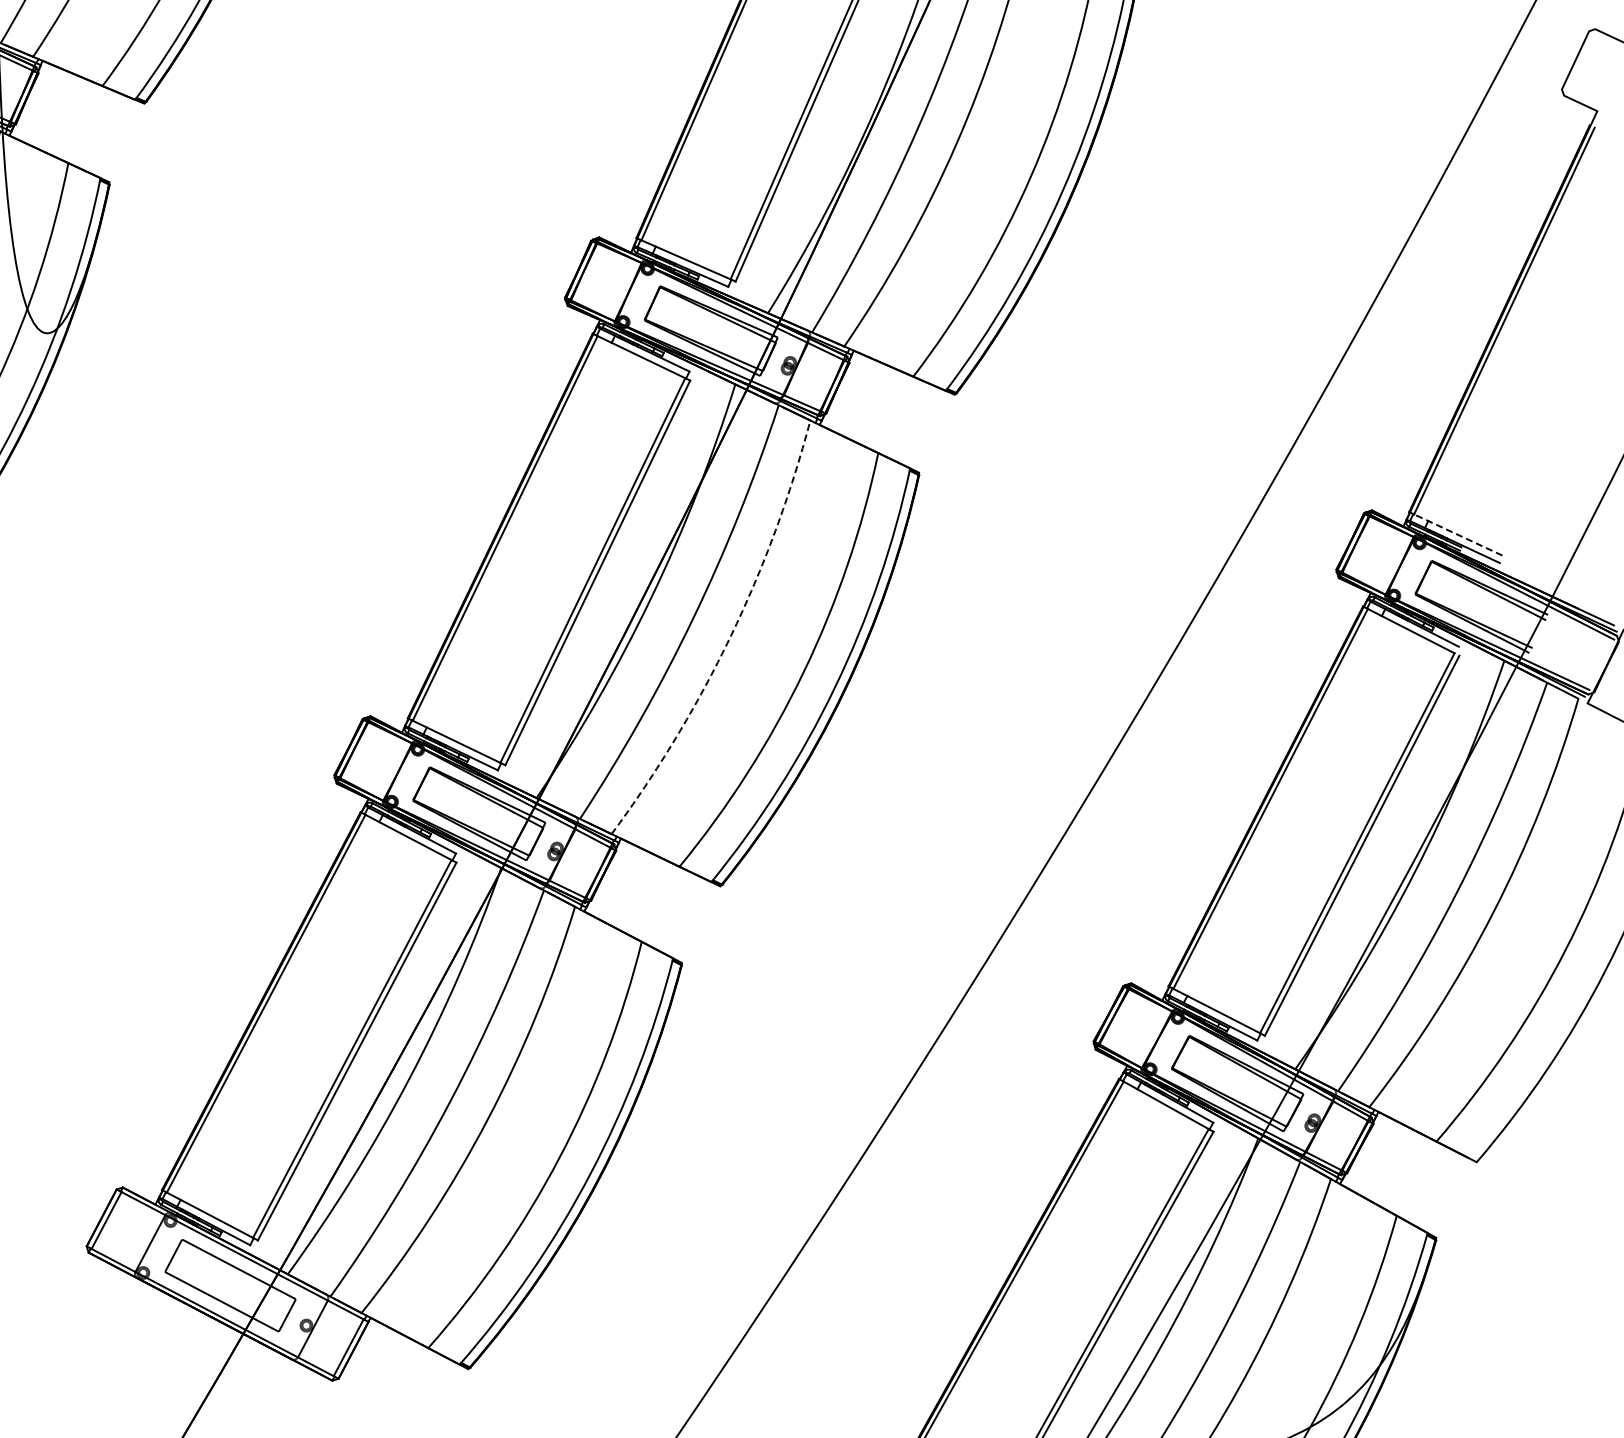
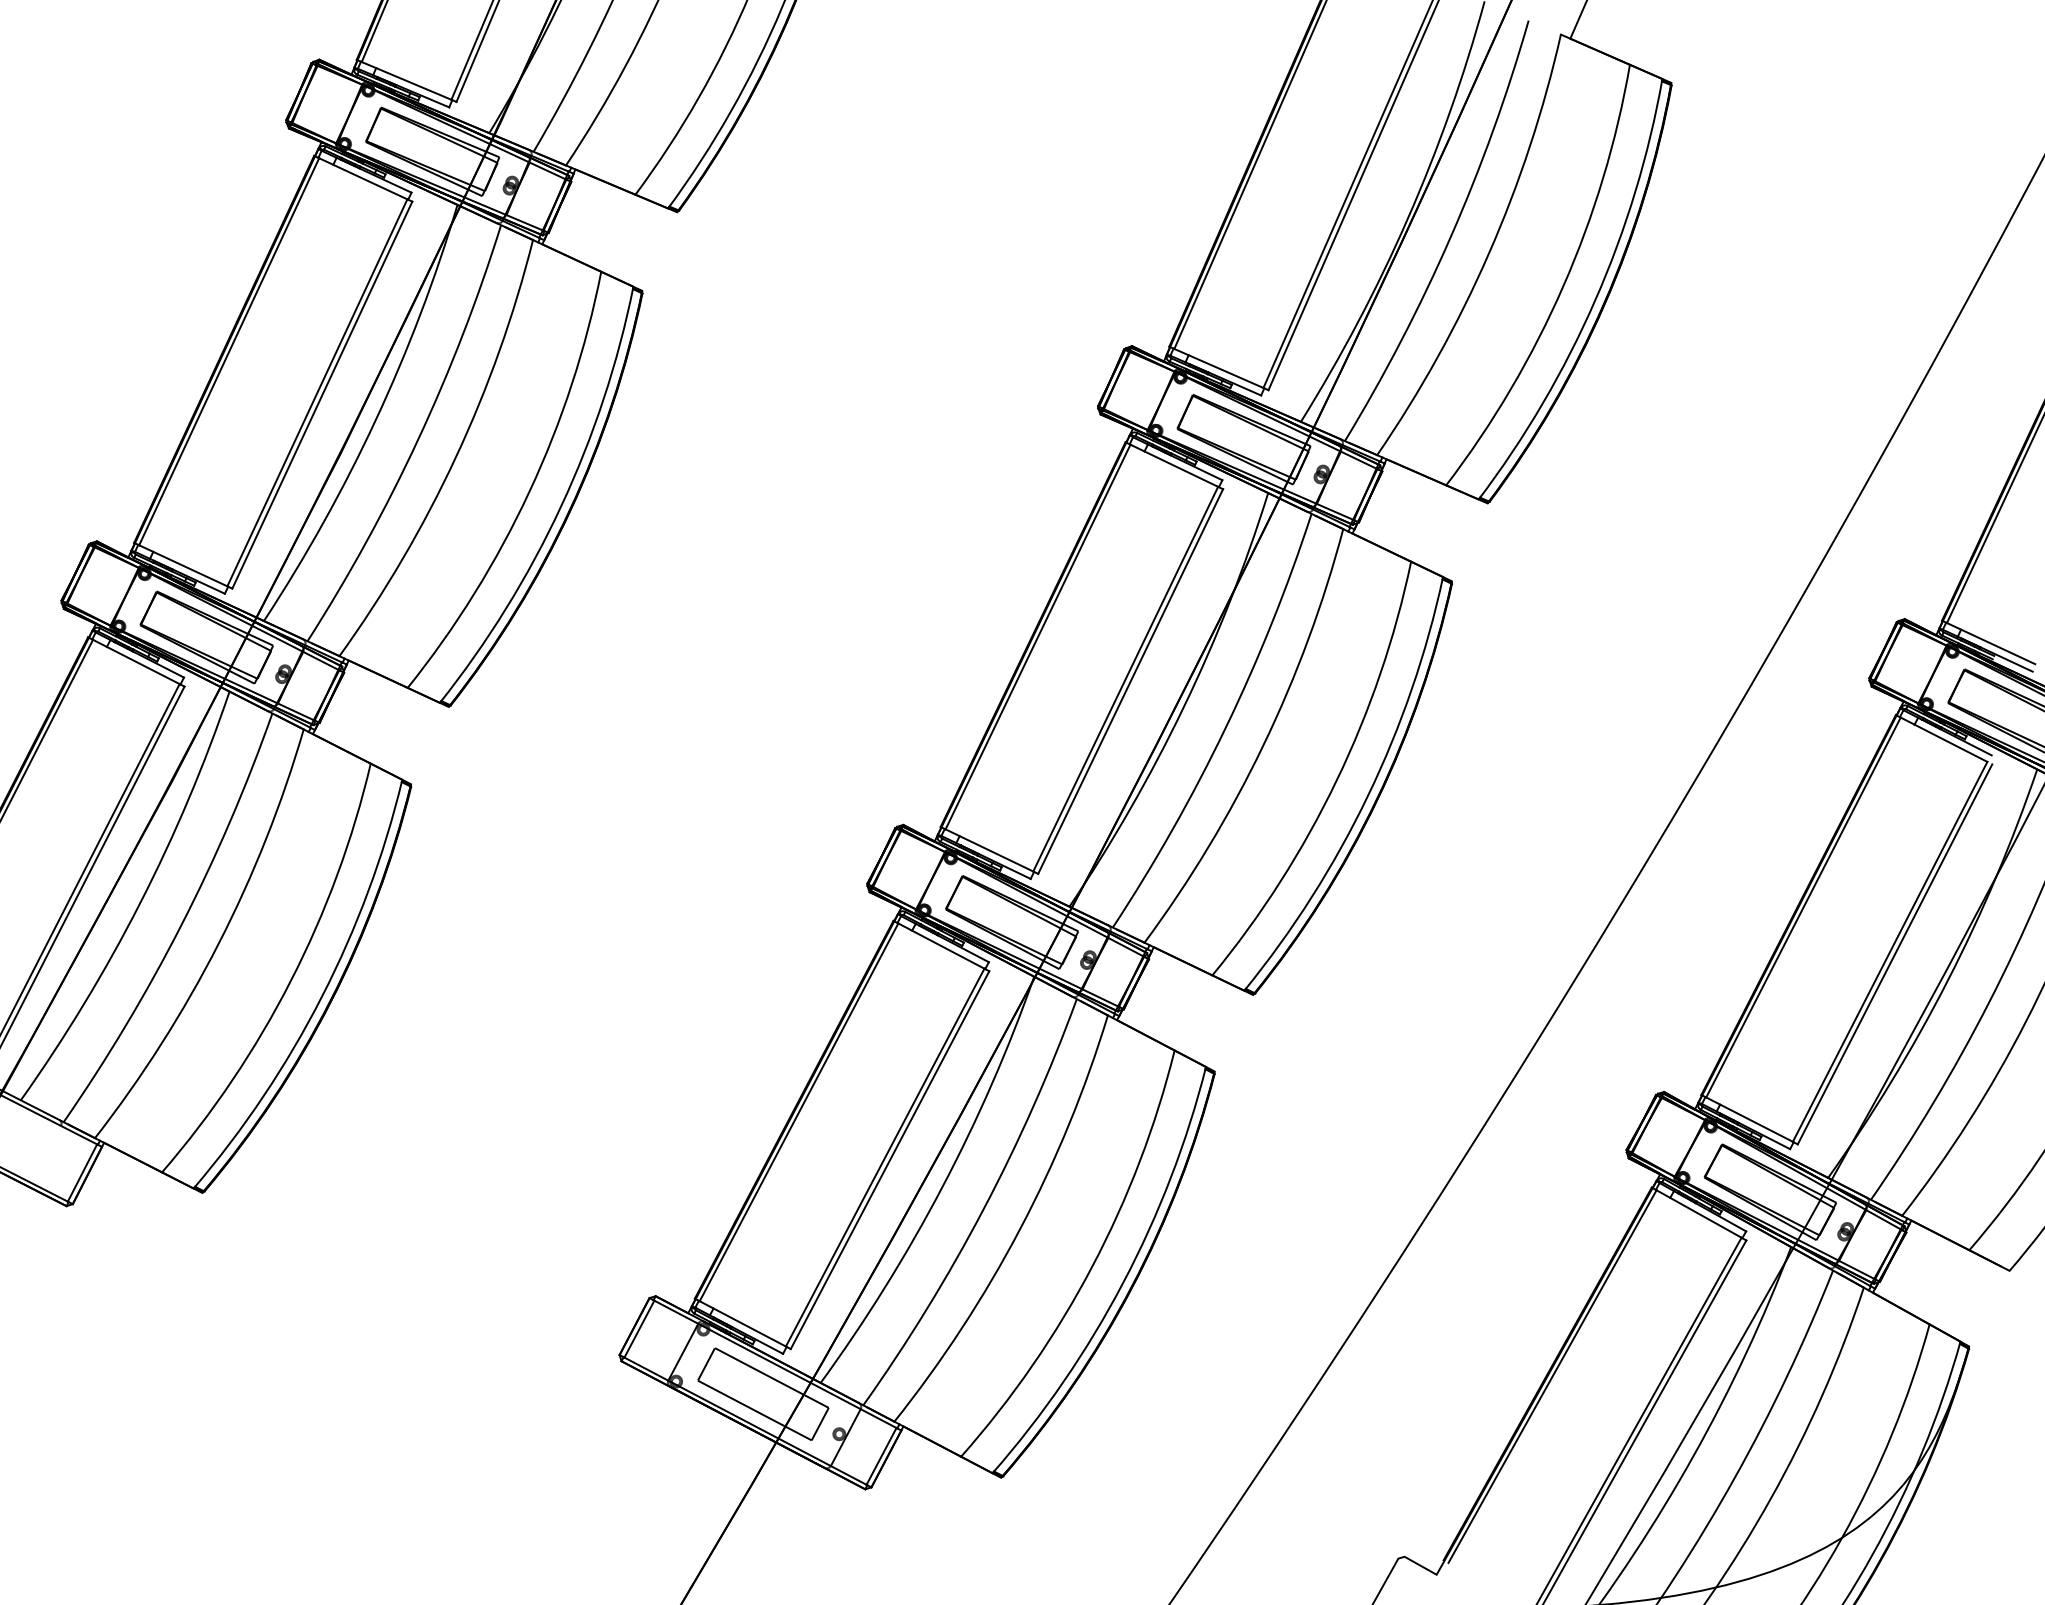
line: (1458, 534) -> (1991, 643), dashed -> solid
arc: (730, 636) -> (1263, 745), dashed -> solid

